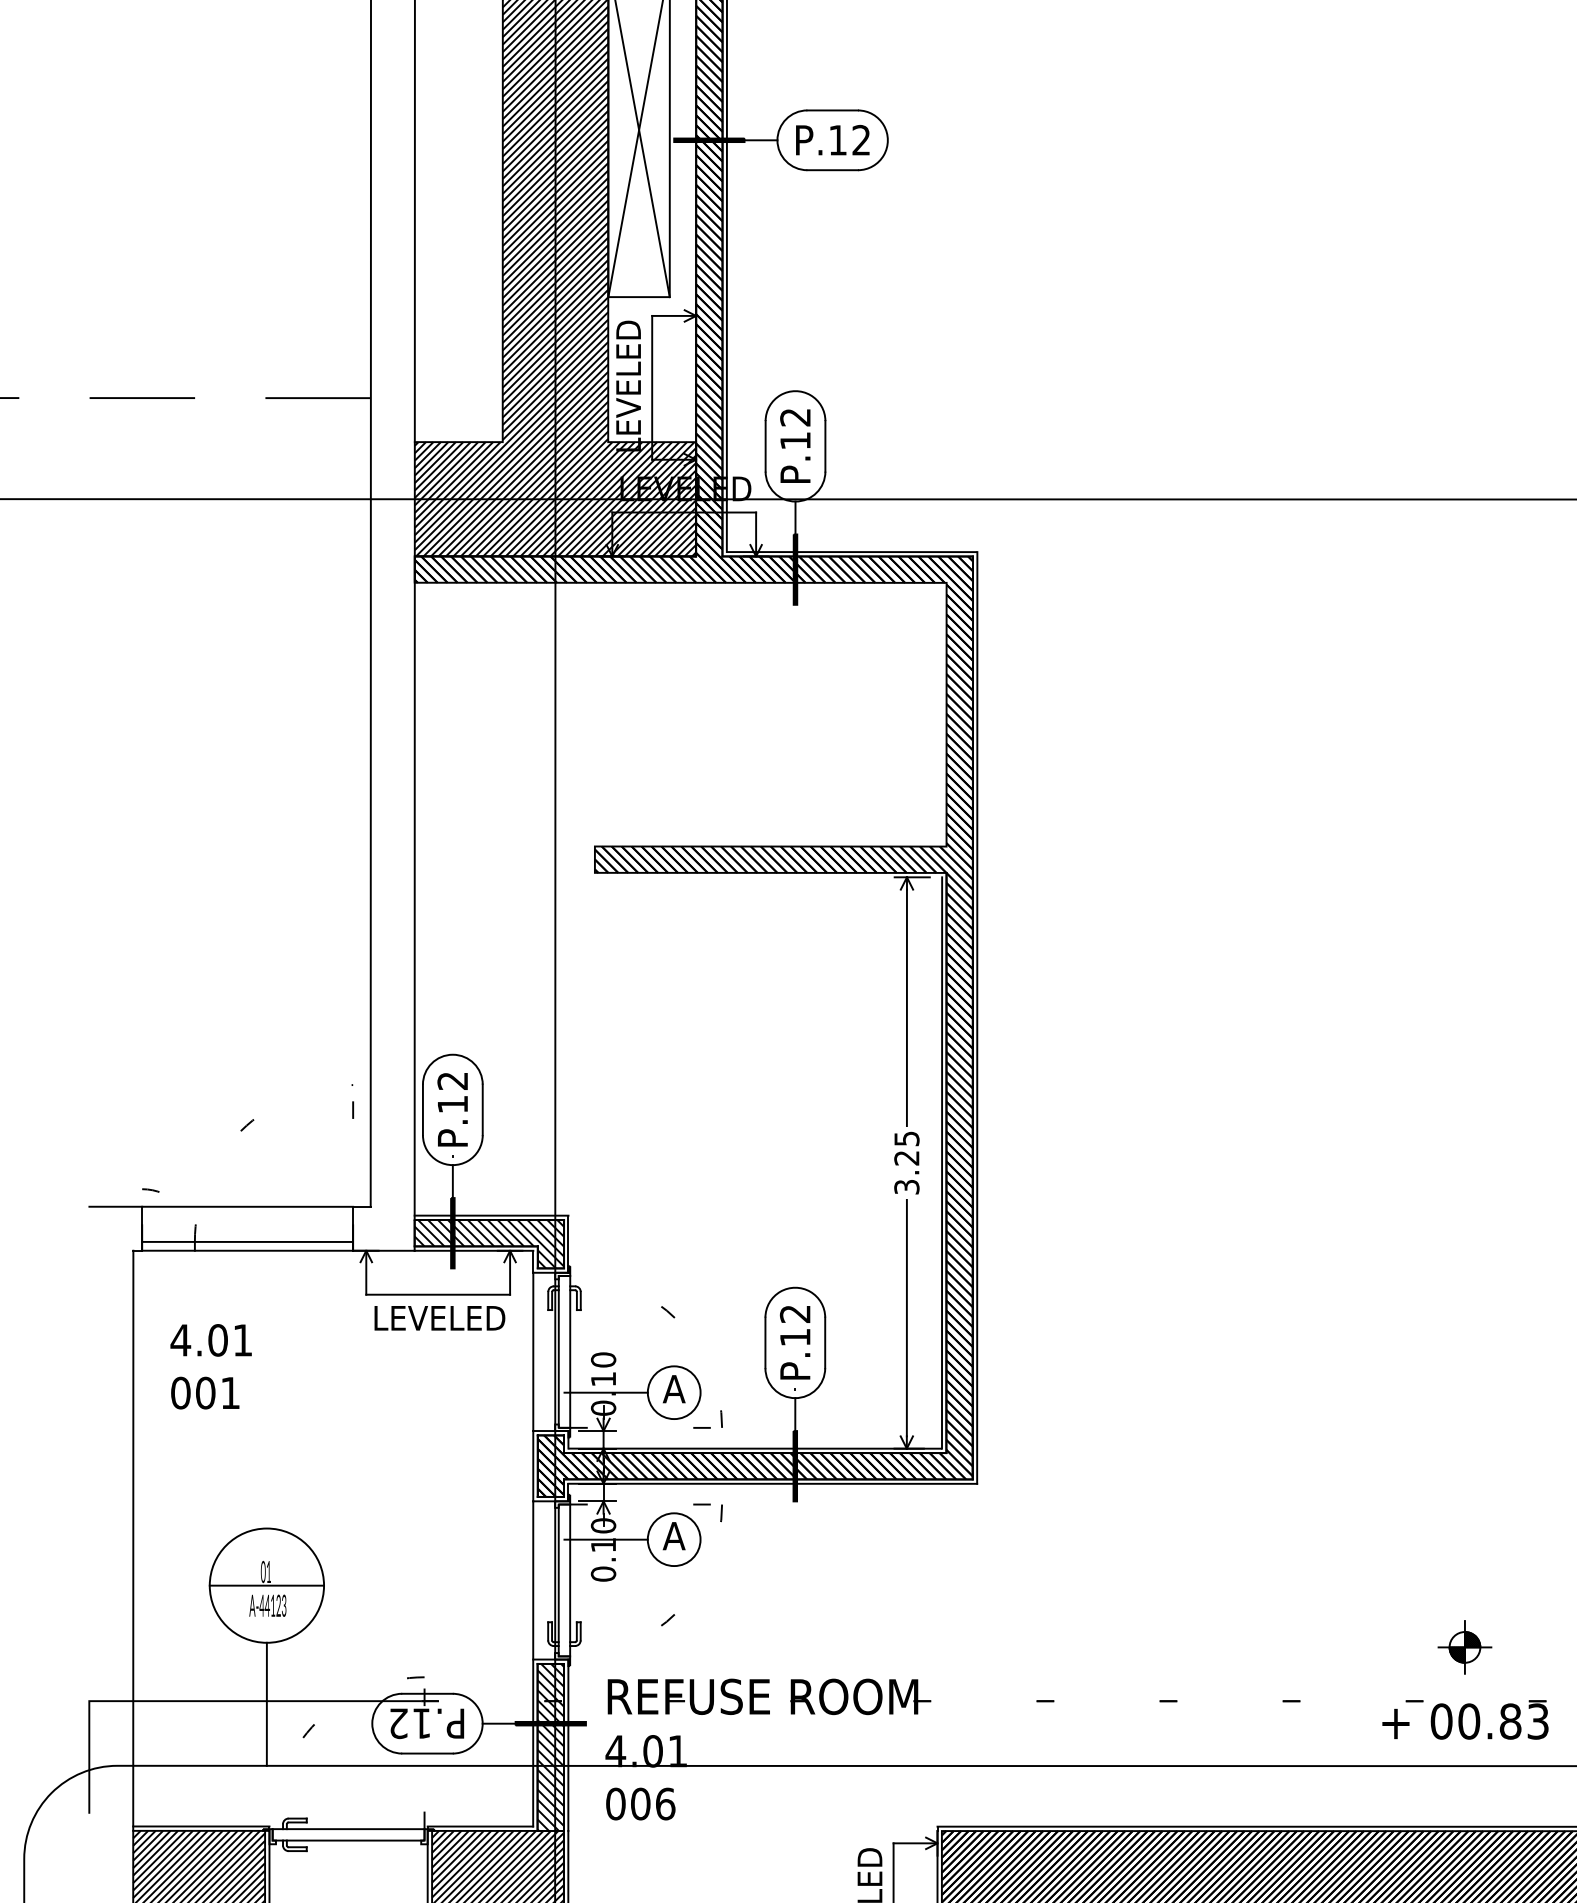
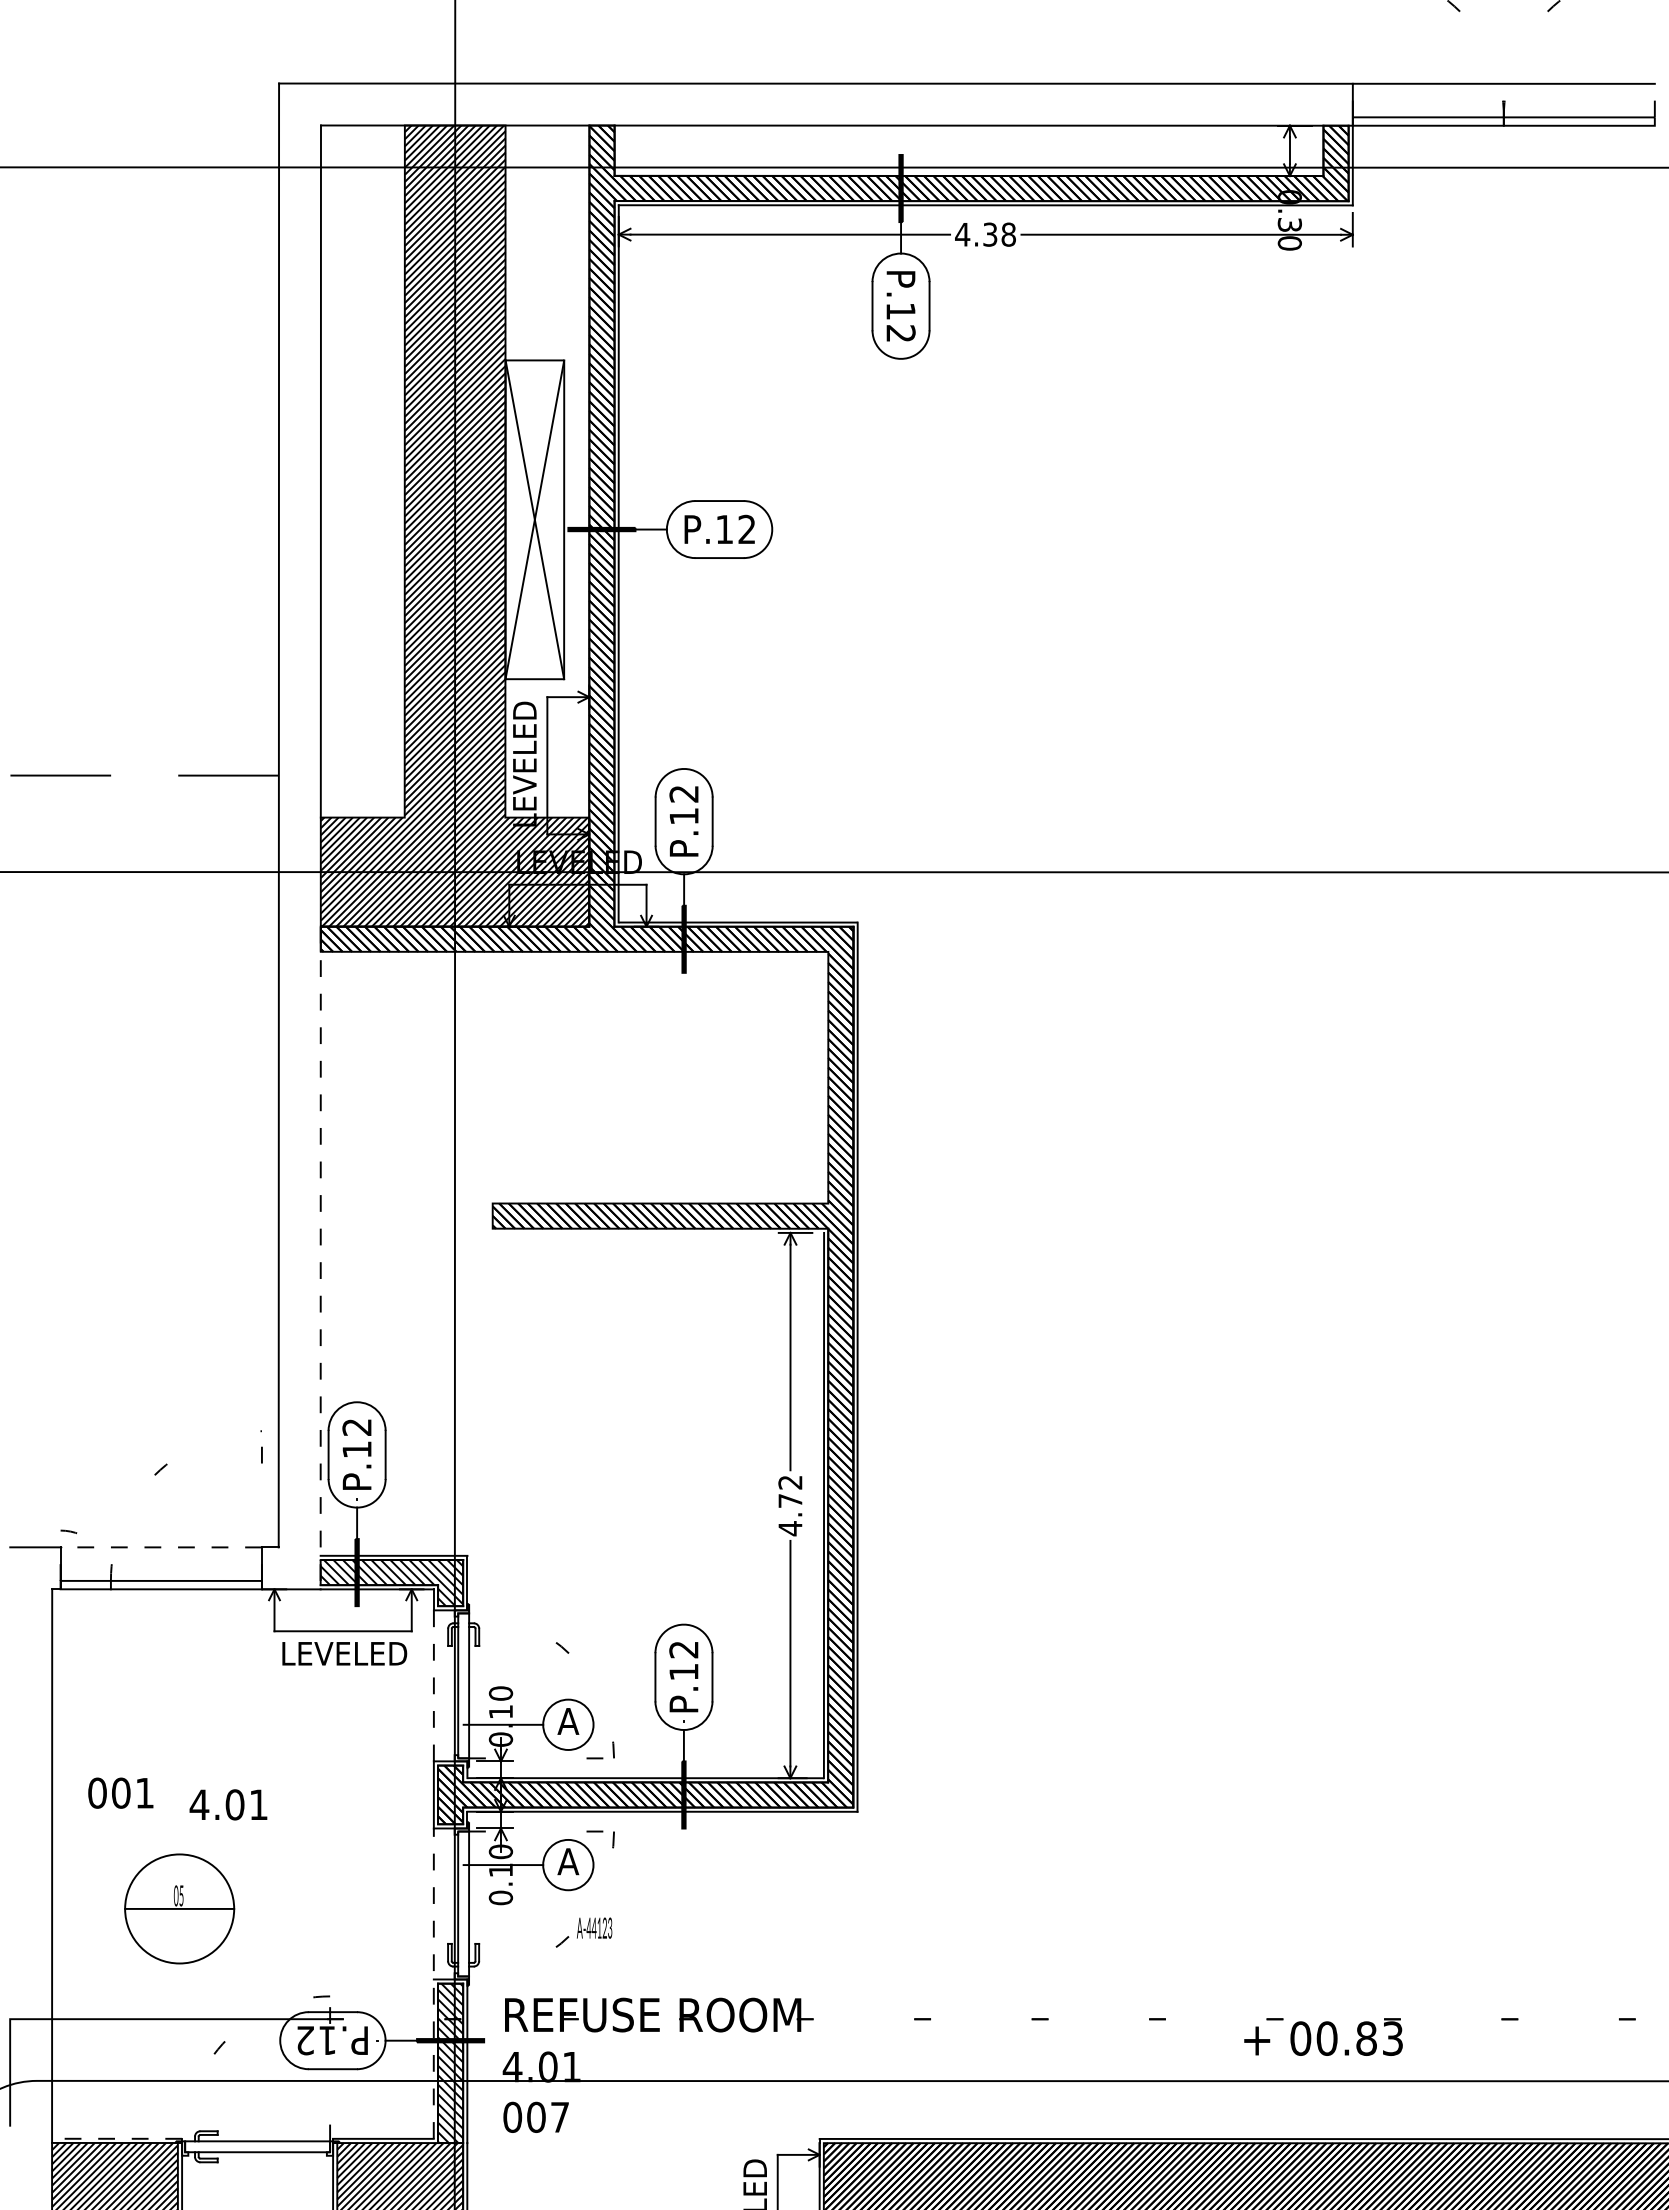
line: (414, 904) -> (320, 1258), solid -> dashed
text: (906, 1162) -> (790, 1505), 3.25 -> 4.72
line: (247, 1206) -> (161, 1547), solid -> dashed
text: (211, 1339) -> (228, 1804), moved
line: (532, 1351) -> (433, 1685), solid -> dashed
text: (204, 1392) -> (120, 1792), moved
text: (268, 1571) -> (181, 1895), 01 -> 05
text: (267, 1605) -> (594, 1927), moved
part: (1465, 1646) -> (1323, 1967), removed
line: (532, 1663) -> (433, 1983), solid -> dashed
line: (266, 1703) -> (179, 2021), removed
text: (665, 1803) -> (560, 2116), 006 -> 007
line: (200, 1826) -> (116, 2138), solid -> dashed

